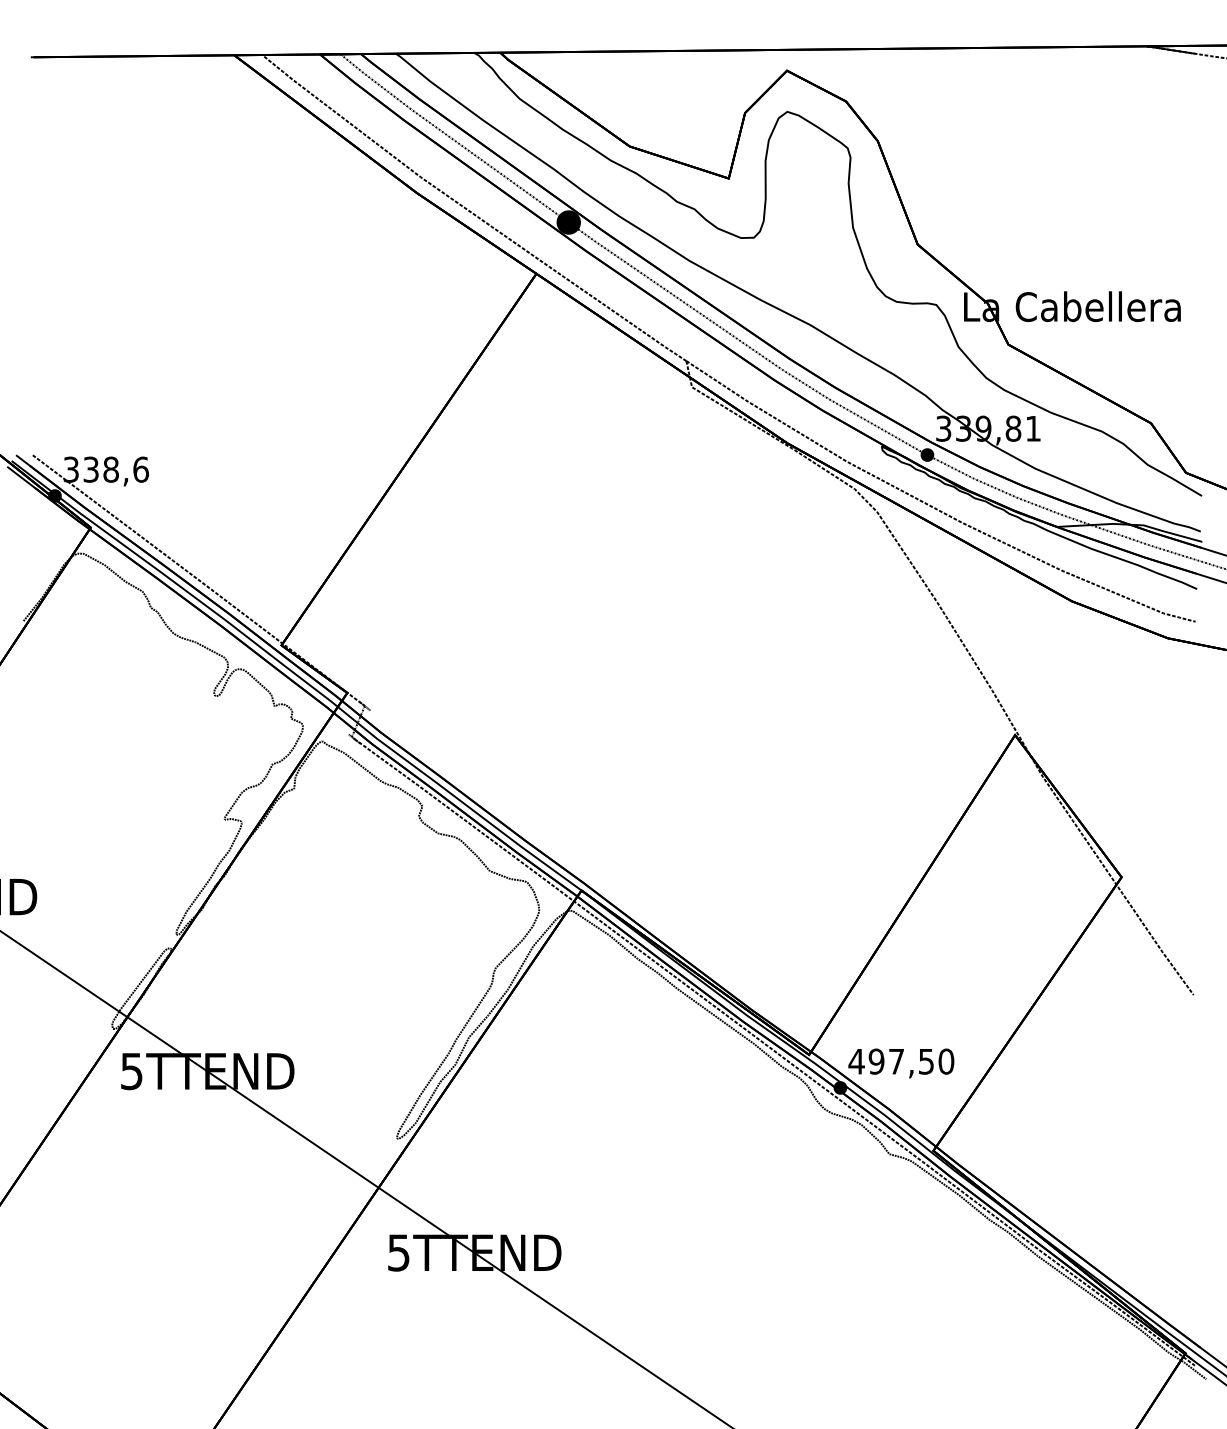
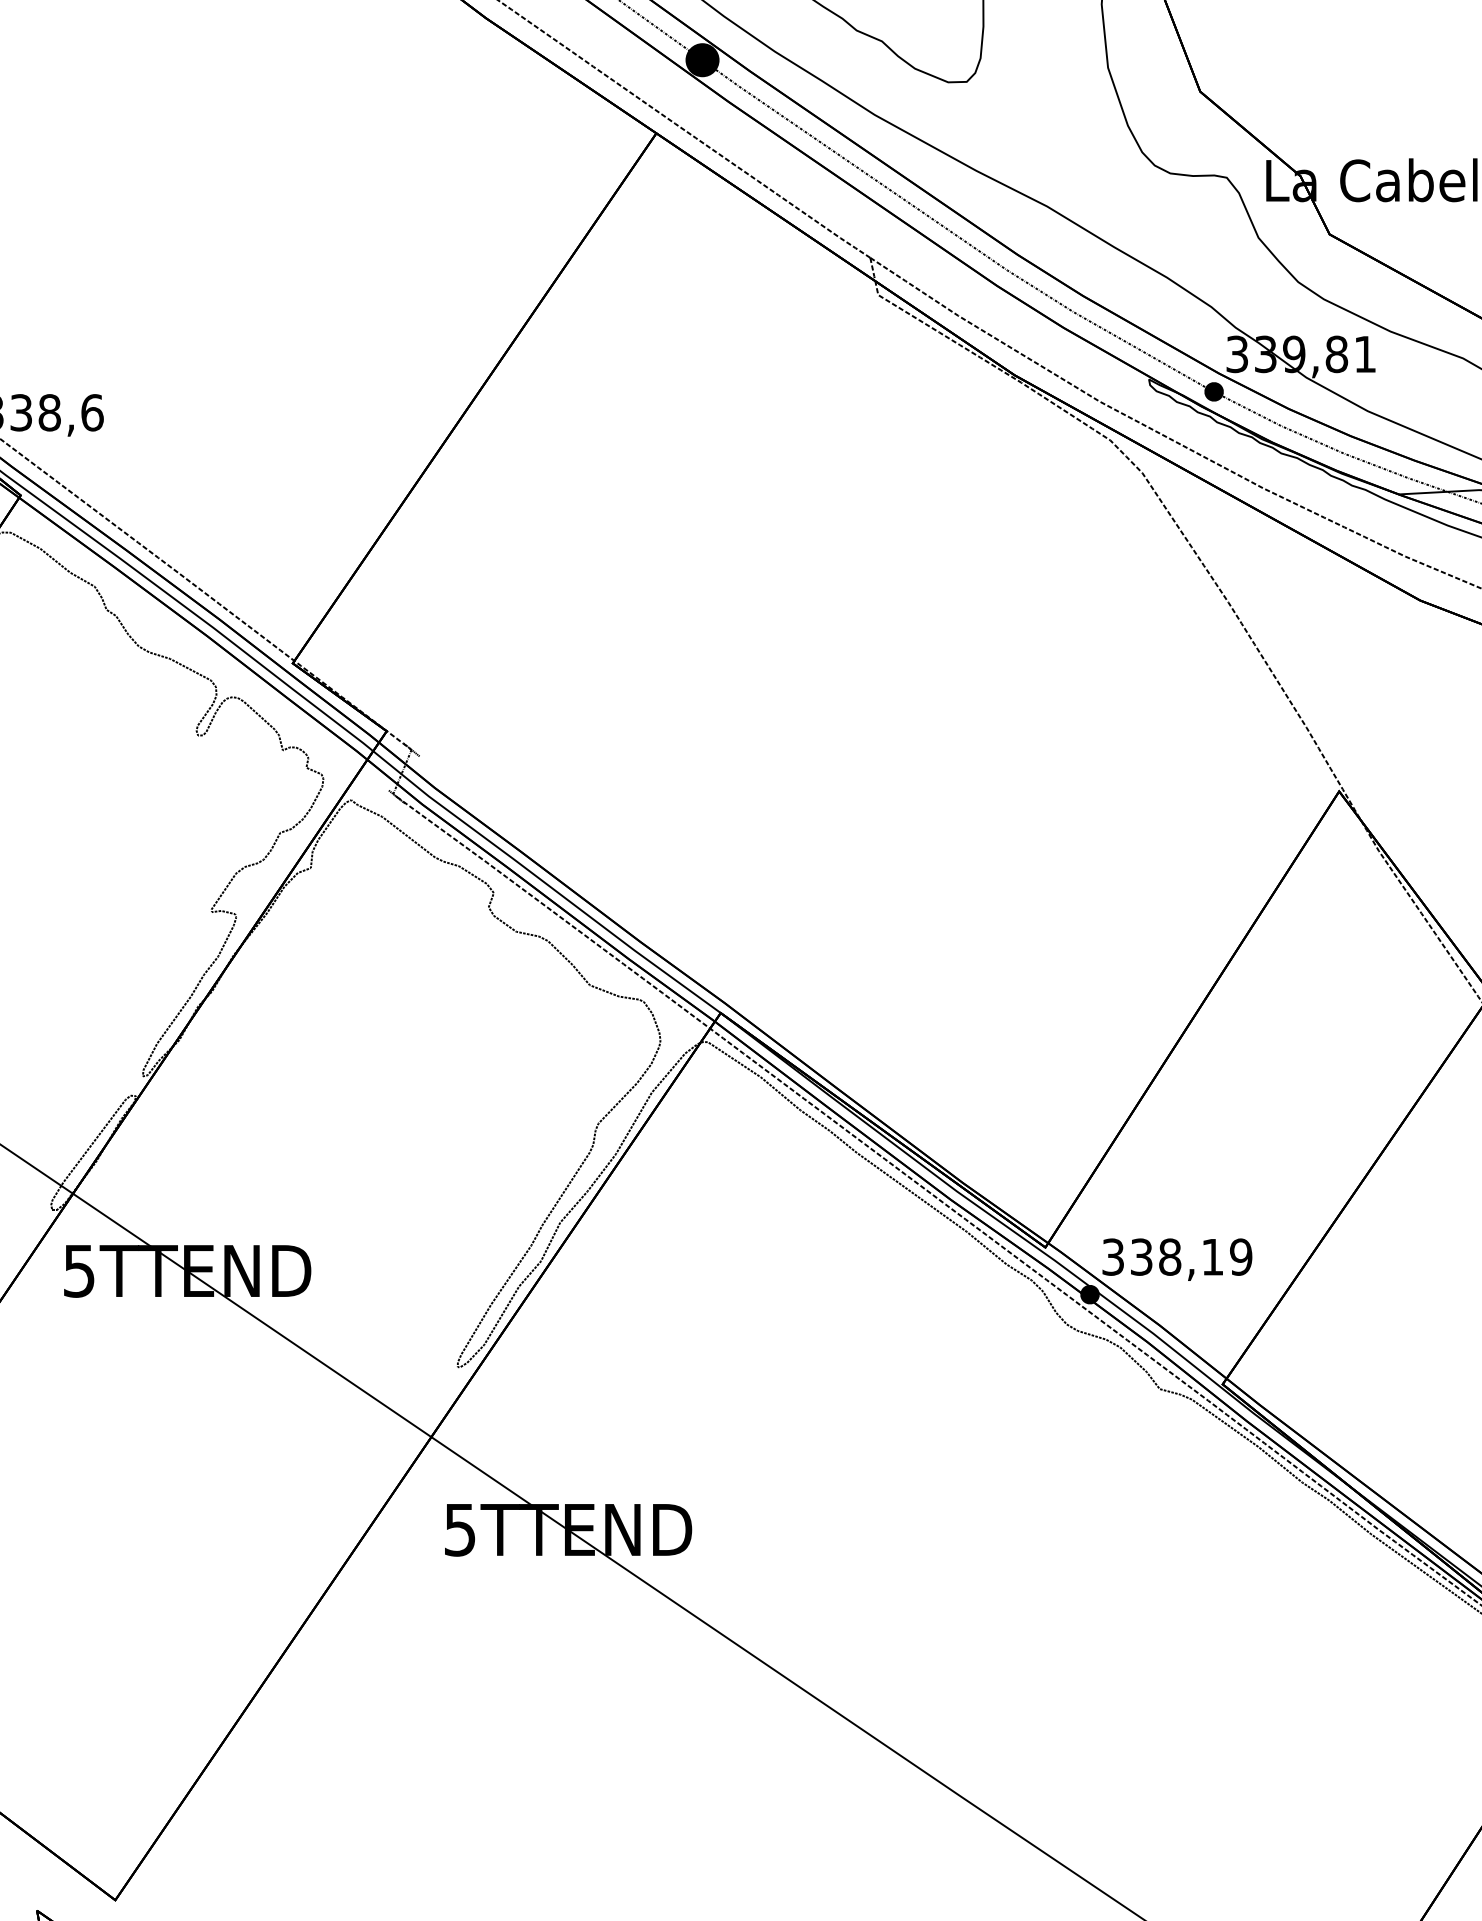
text: (901, 1061) -> (1177, 1256), 497,50 -> 338,19

